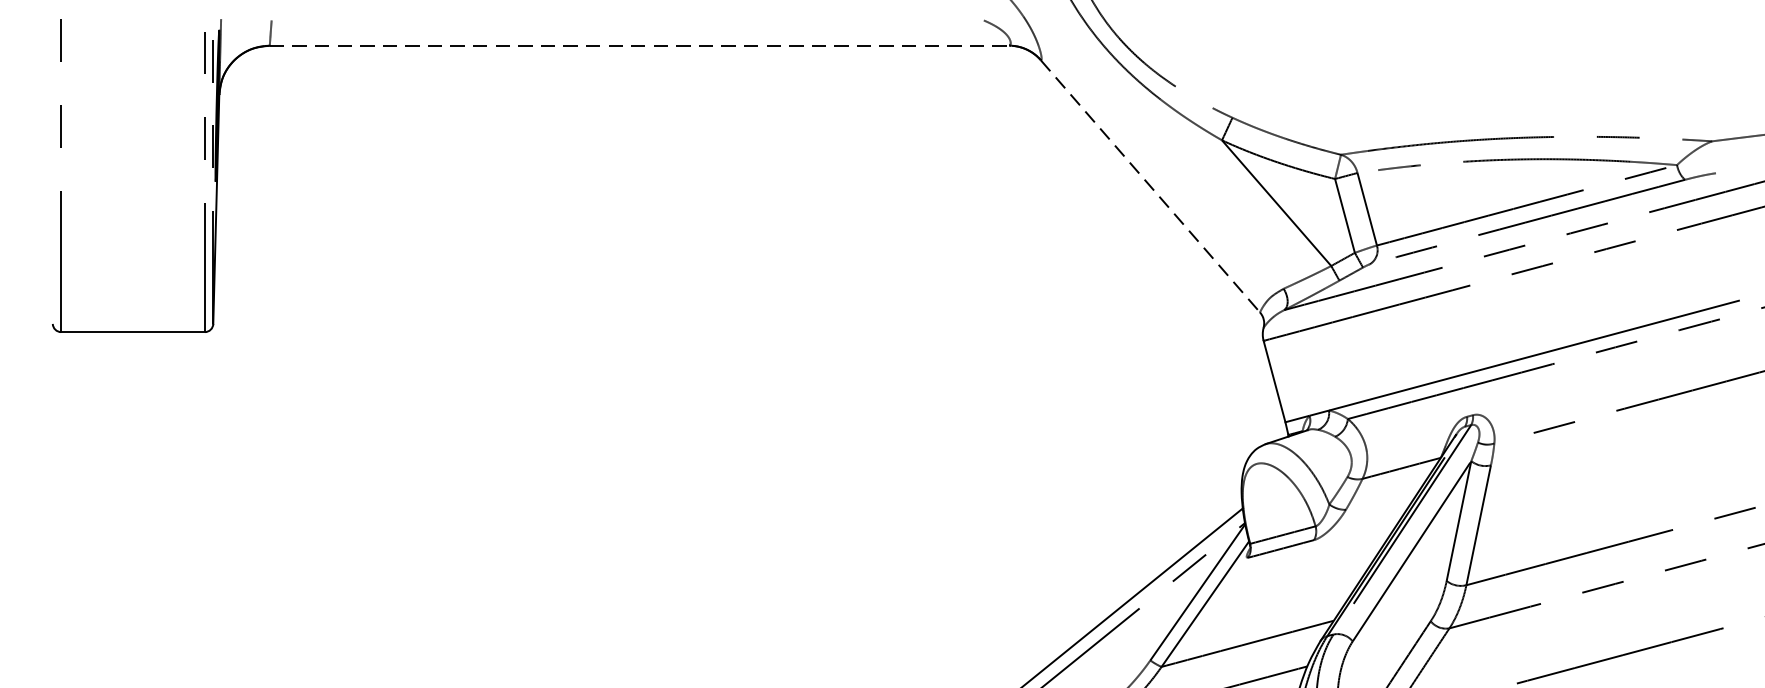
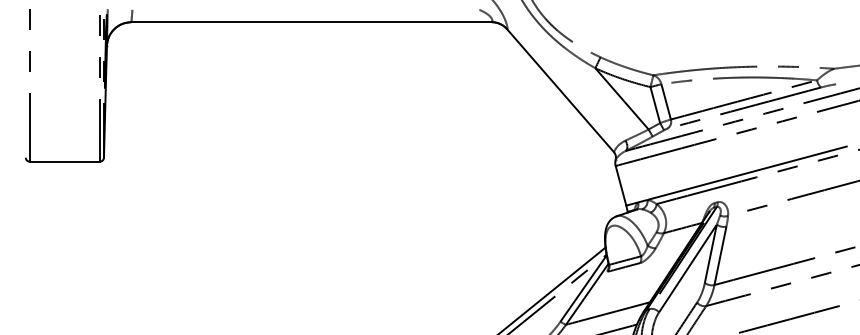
line: (641, 46) -> (312, 22), dashed -> solid
line: (1150, 188) -> (560, 91), dashed -> solid

